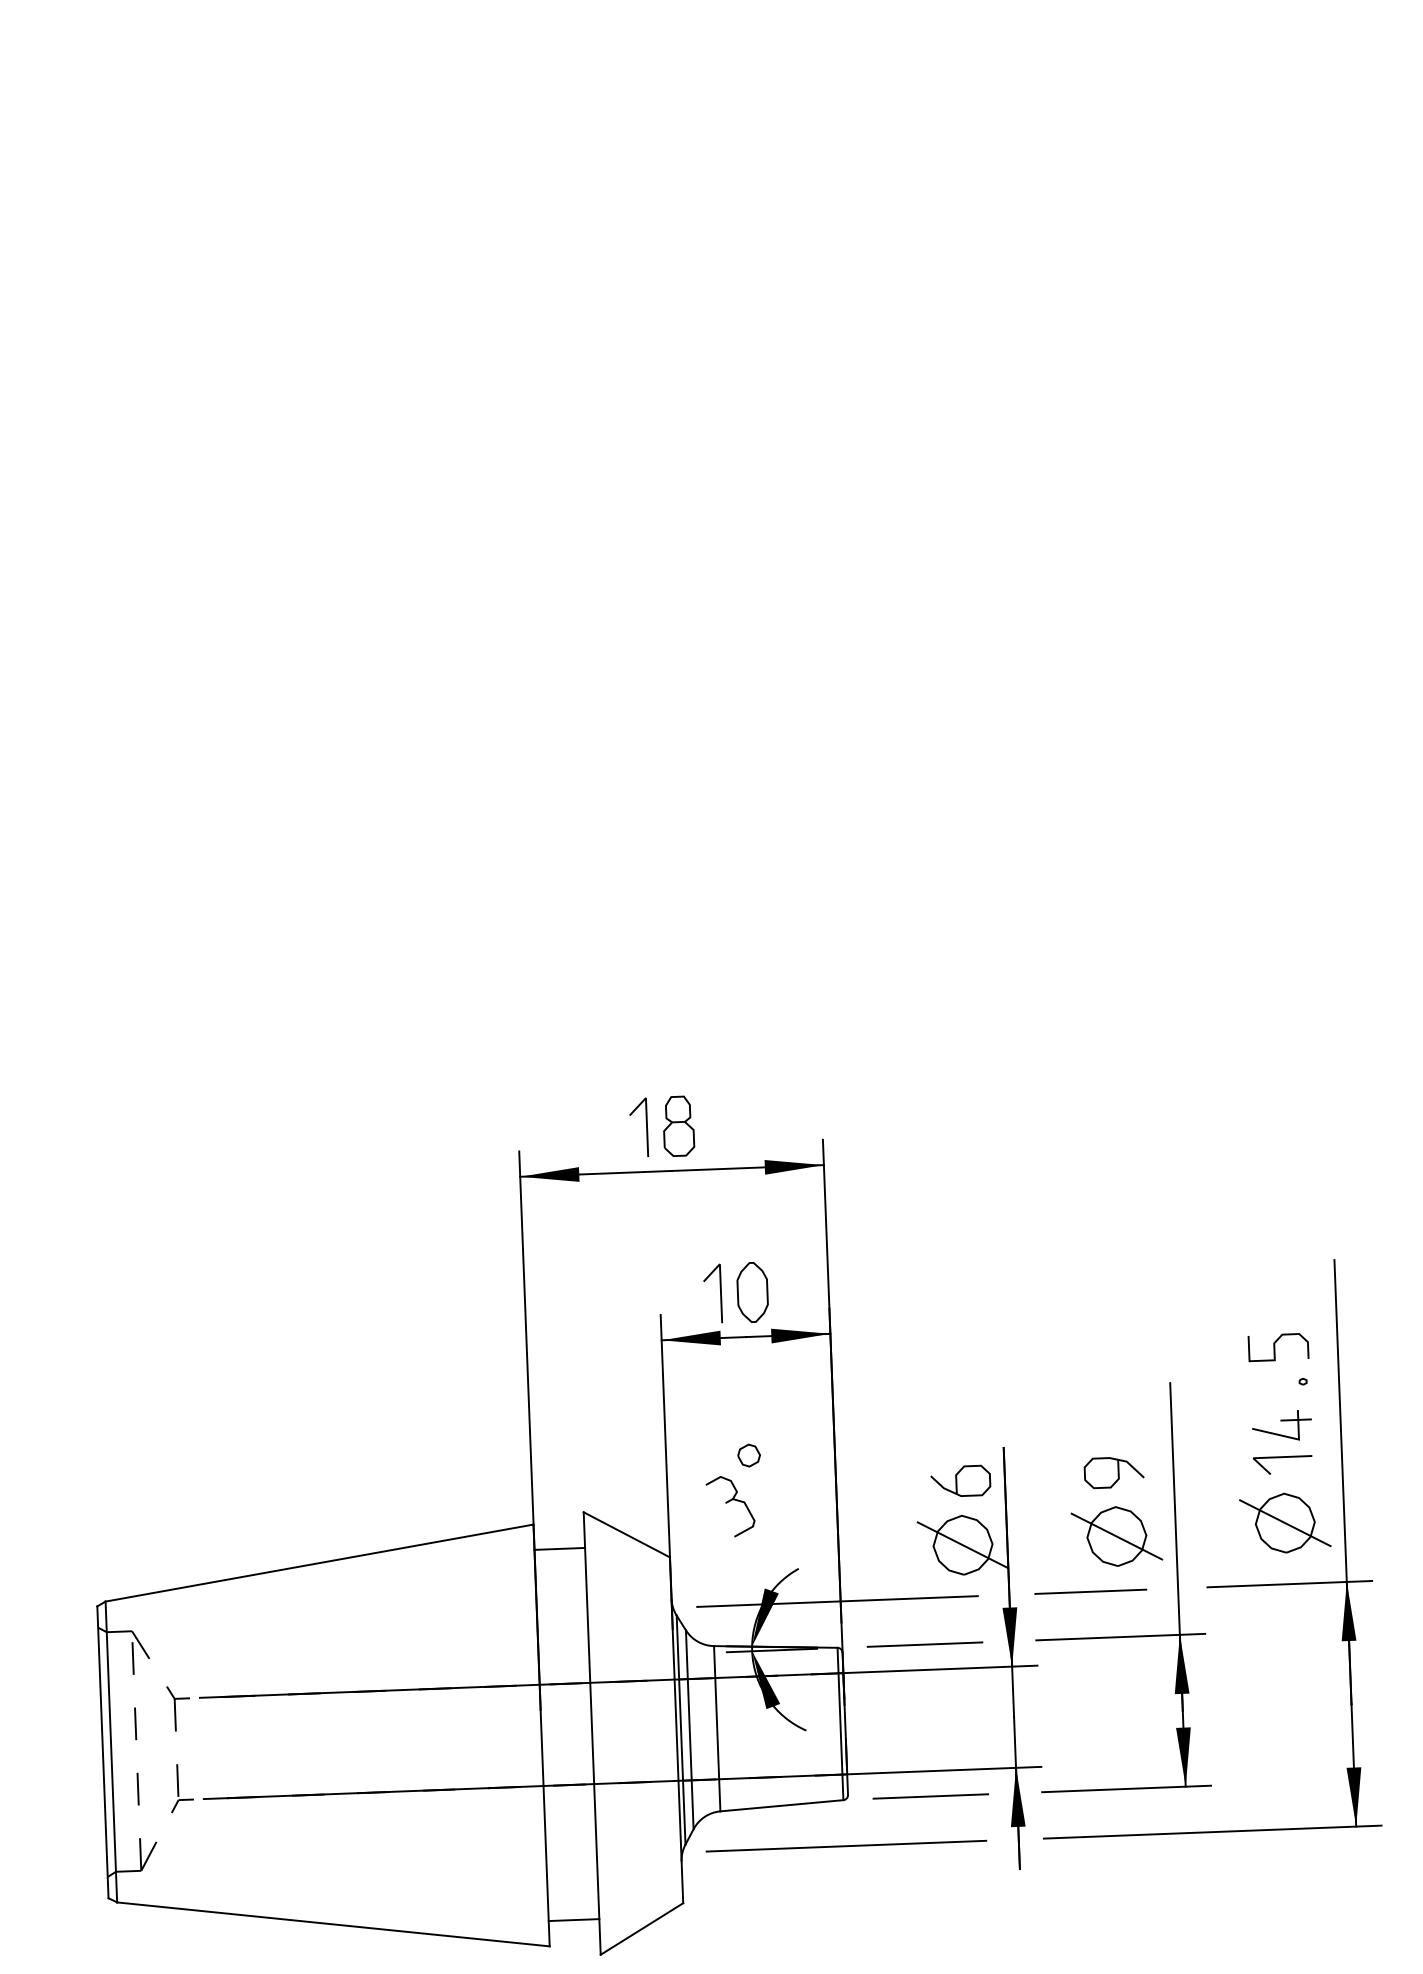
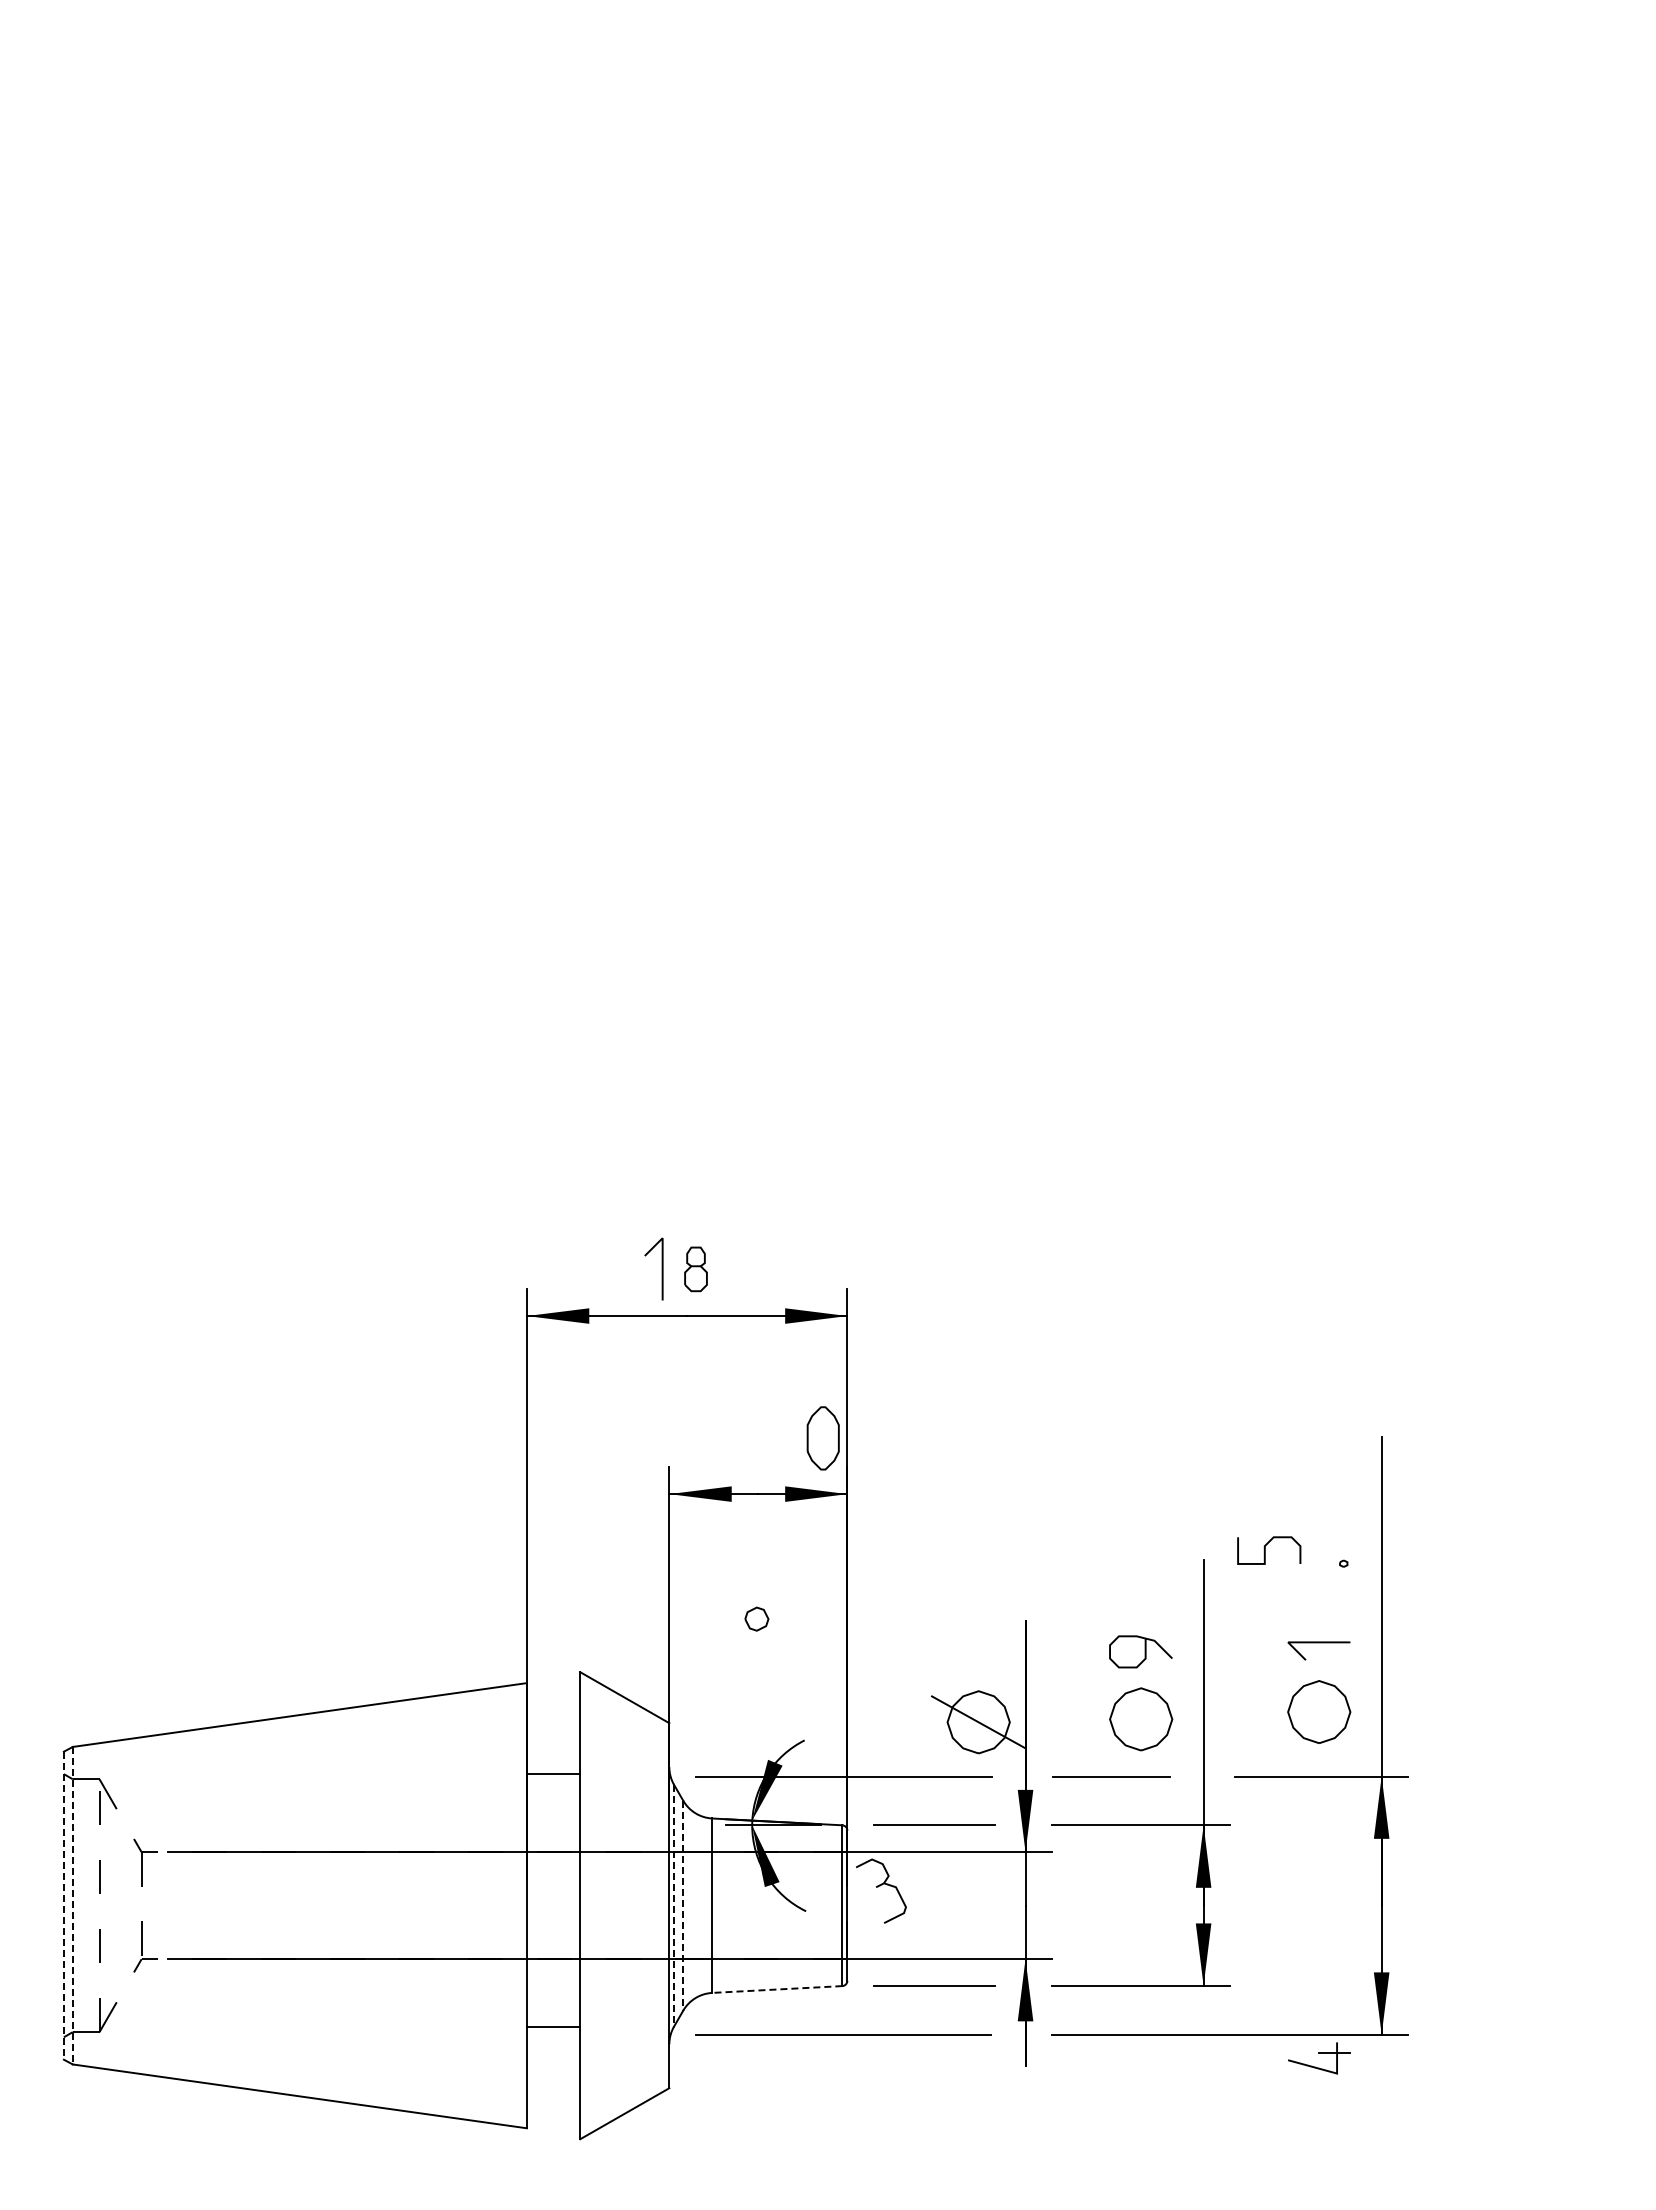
part: (678, 1126) -> (695, 1269), size x0.7
line: (720, 1292) -> (733, 1446), removed
part: (751, 1292) -> (822, 1438), moved
curve: (1275, 1347) -> (1265, 1550), moved
part: (1281, 1425) -> (1319, 2058), moved
curve: (957, 1481) -> (975, 1654), removed
part: (730, 1505) -> (881, 1890), moved
line: (1285, 1523) -> (1319, 1712), removed
line: (1116, 1536) -> (1140, 1719), removed
line: (559, 1548) -> (553, 1773), moved
line: (681, 1729) -> (674, 1905), solid -> dashed
line: (689, 1729) -> (683, 1905), solid -> dashed
line: (111, 1751) -> (72, 1905), solid -> dashed
line: (102, 1753) -> (63, 1906), solid -> dashed
line: (781, 1805) -> (776, 1989), solid -> dashed
line: (573, 1920) -> (553, 2026), moved

